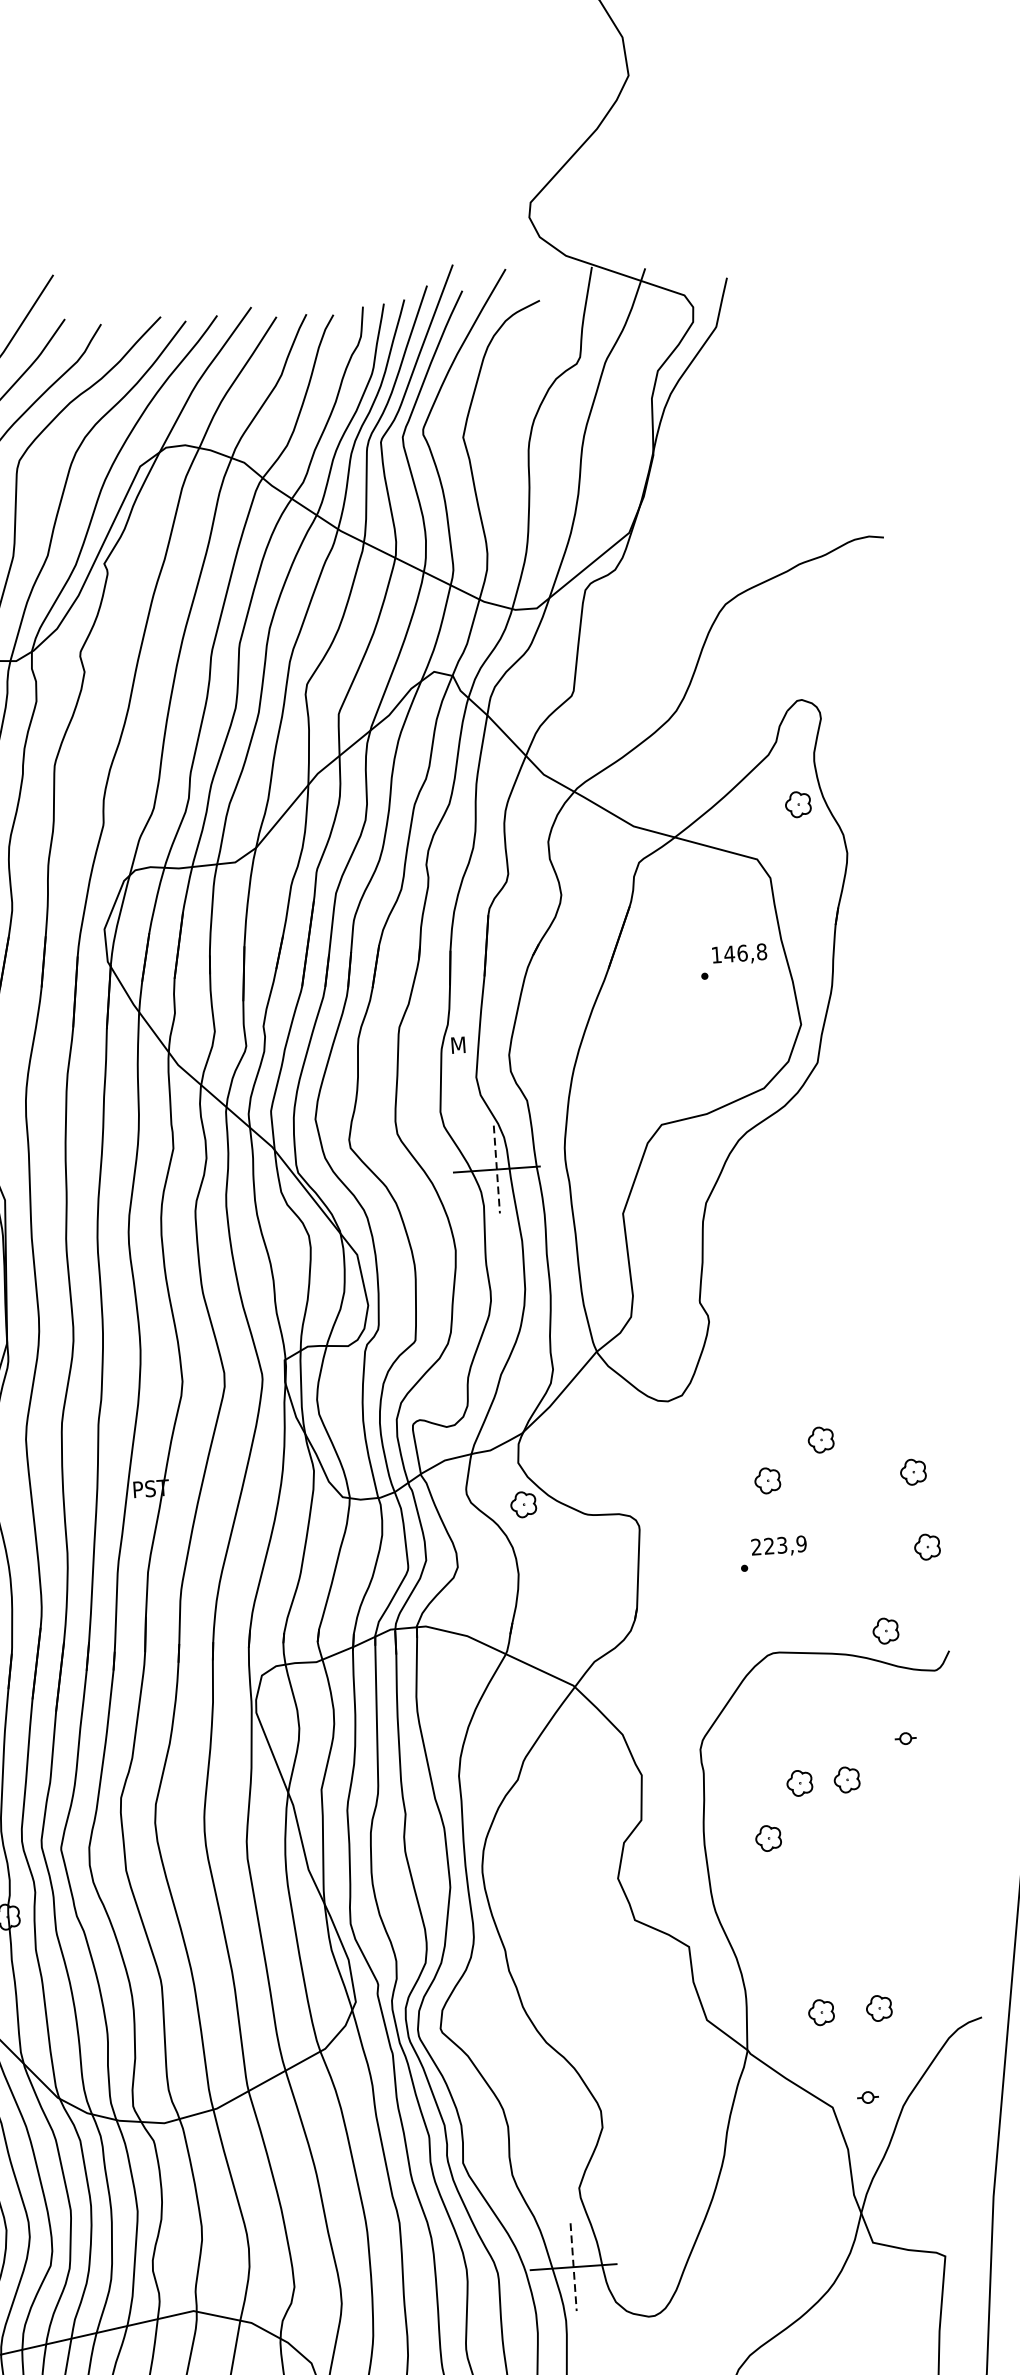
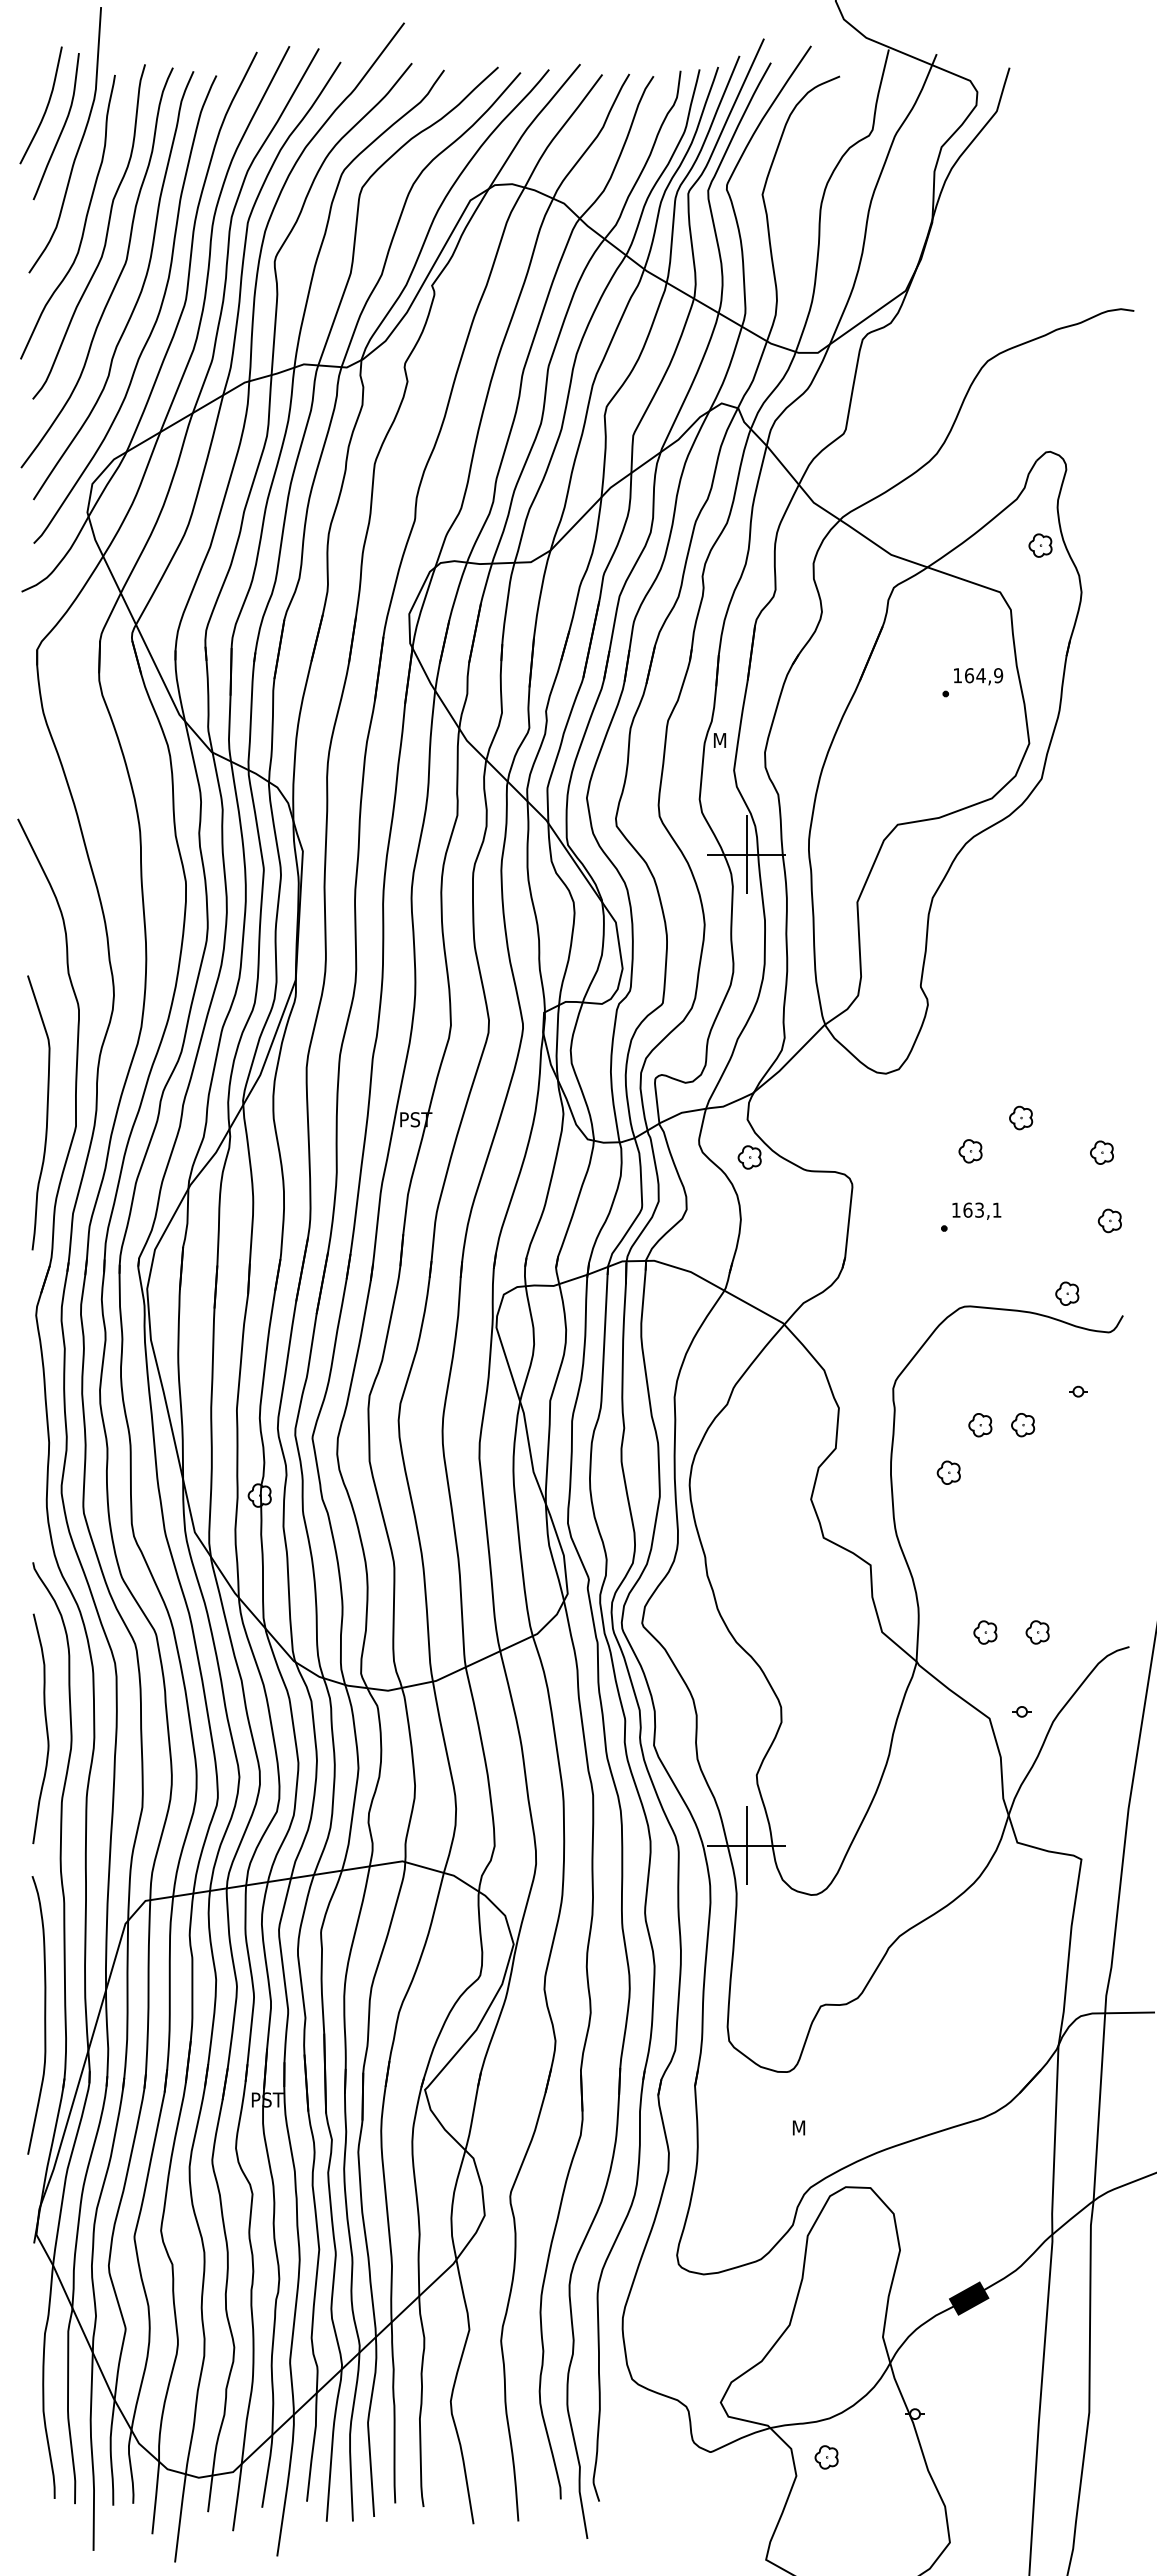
text: (745, 952) -> (983, 675), 146,8 -> 164,9
line: (496, 1169) -> (746, 854), dashed -> solid
text: (778, 1544) -> (976, 1209), 223,9 -> 163,1
line: (573, 2266) -> (746, 1845), dashed -> solid

